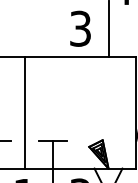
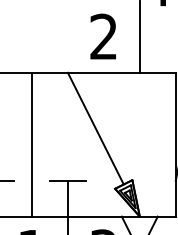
text: (80, 28) -> (103, 36), 3 -> 2
line: (74, 100) -> (95, 128), added

